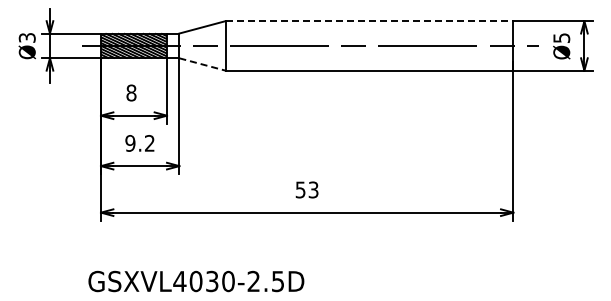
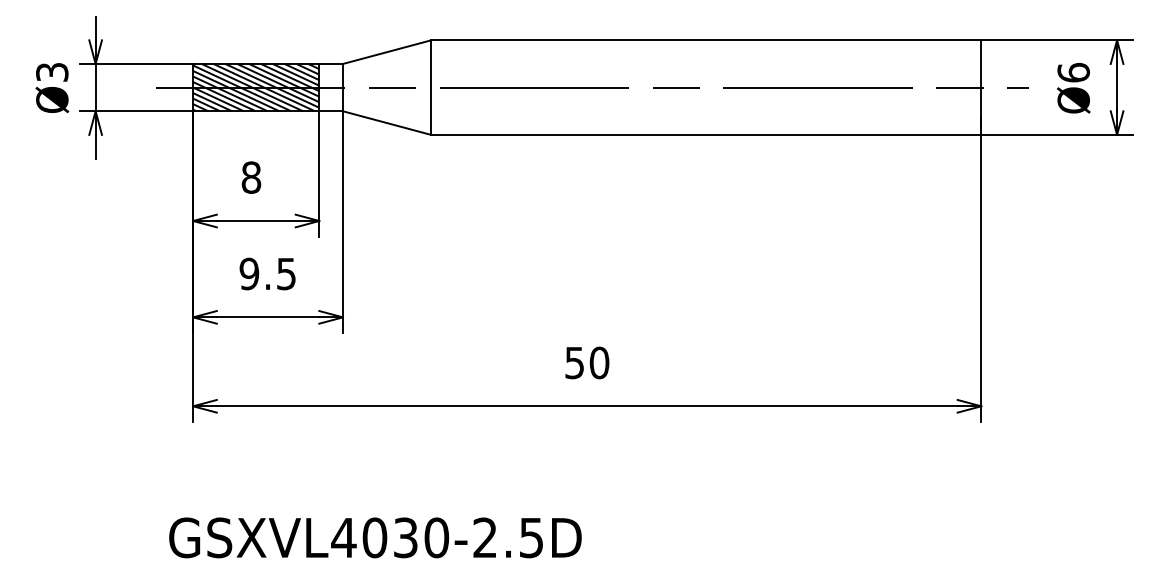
line: (369, 21) -> (706, 40), dashed -> solid
text: (561, 38) -> (1073, 73), Ø5 -> Ø6
line: (202, 64) -> (387, 123), dashed -> solid
text: (149, 143) -> (285, 274), 9.2 -> 9.5
text: (313, 189) -> (599, 362), 53 -> 50

